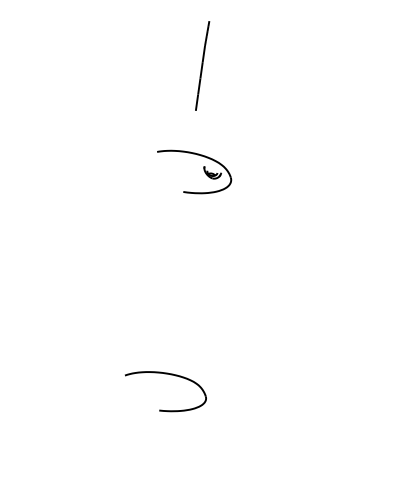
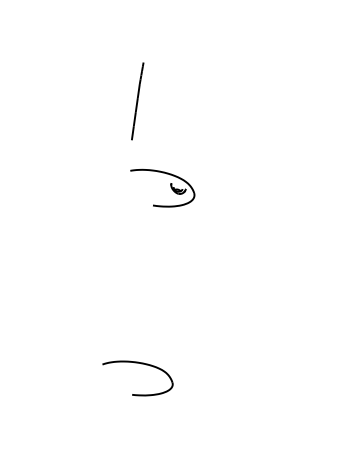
line: (202, 66) -> (137, 101), moved

